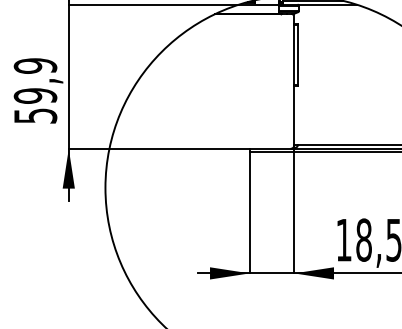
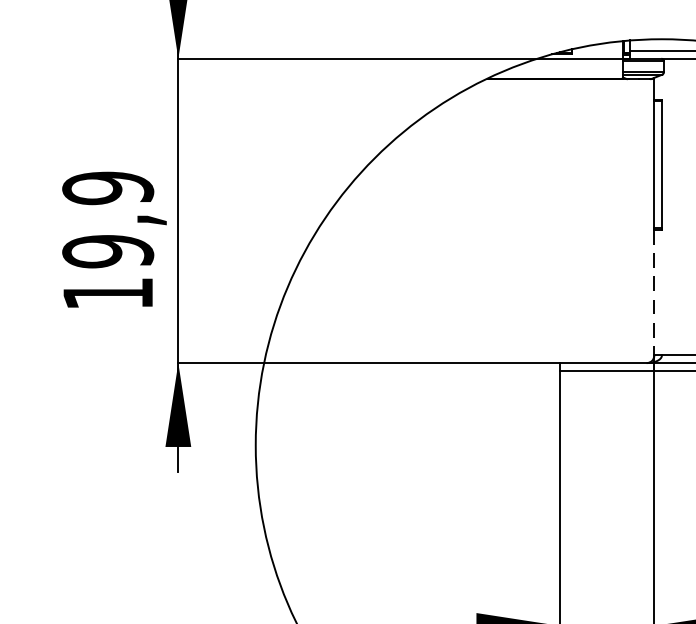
text: (35, 115) -> (108, 292), 59,9 -> 19,9
line: (294, 115) -> (654, 292), solid -> dashed

